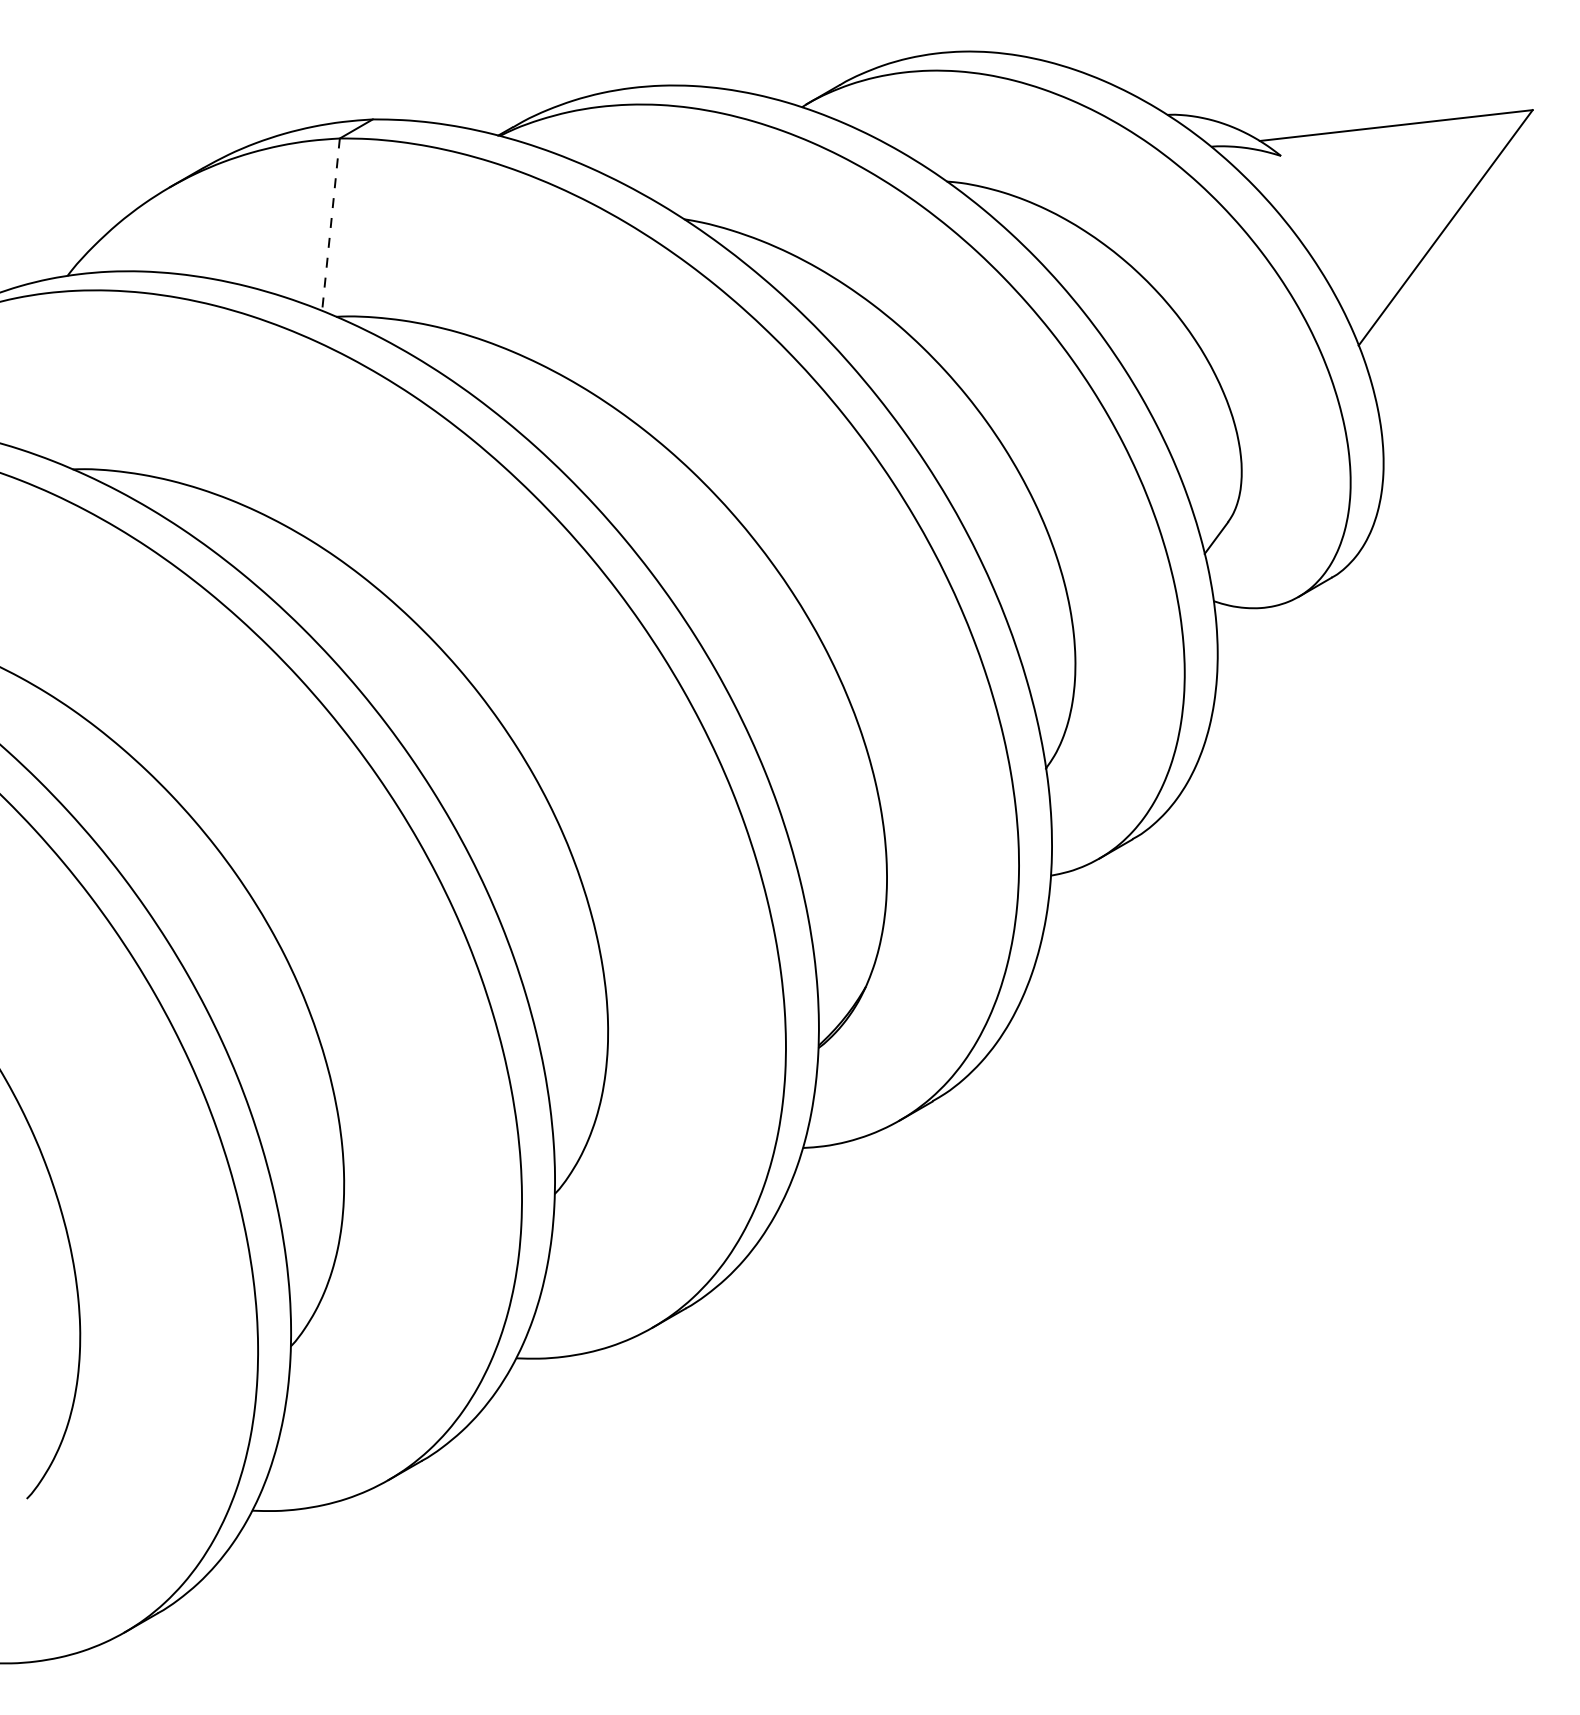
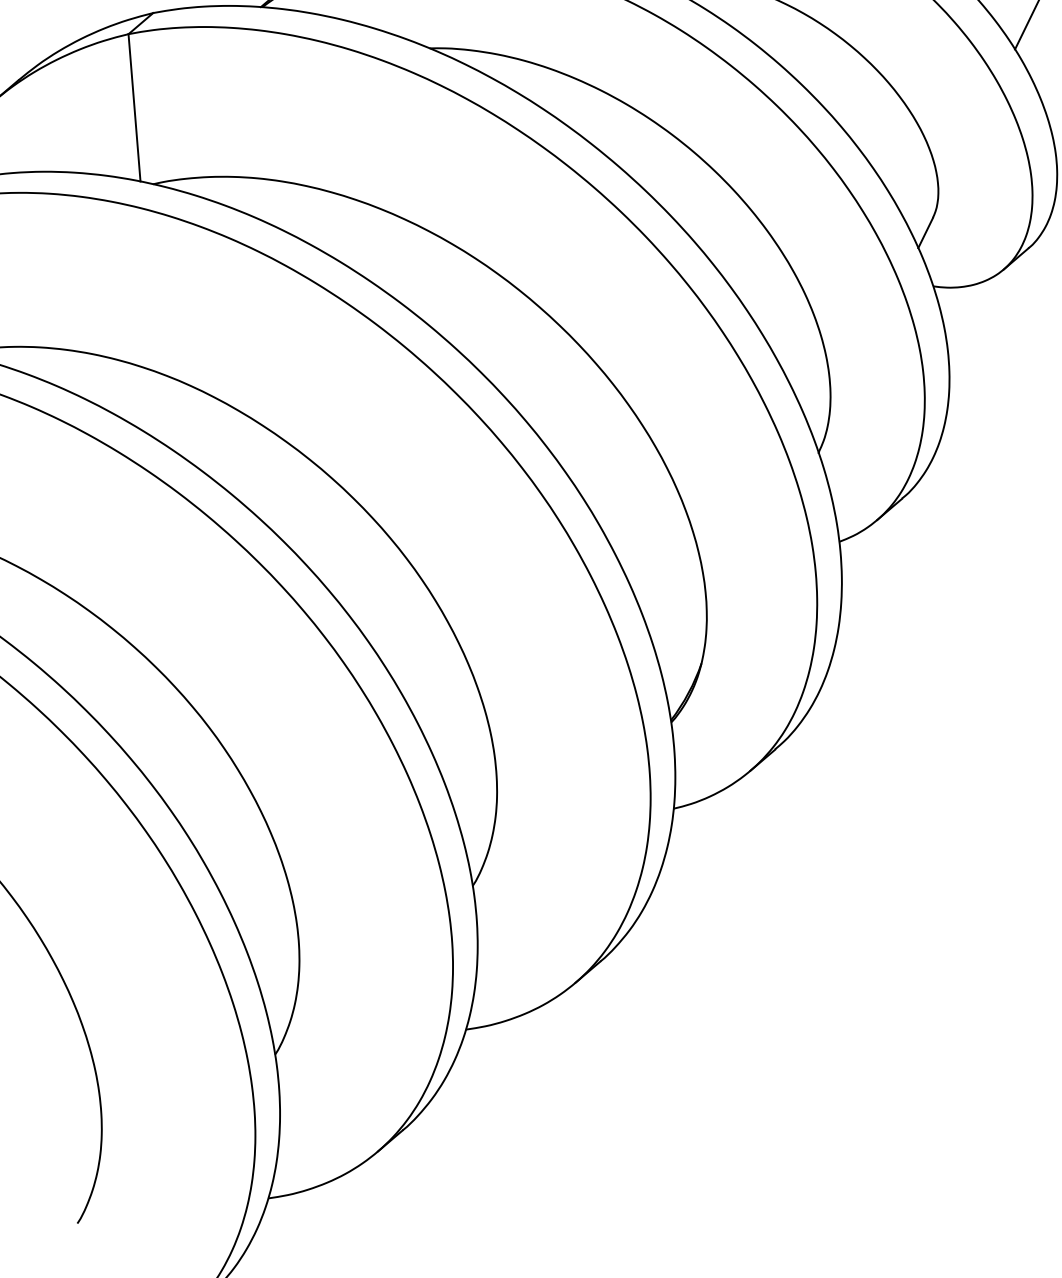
line: (331, 224) -> (134, 107), dashed -> solid

